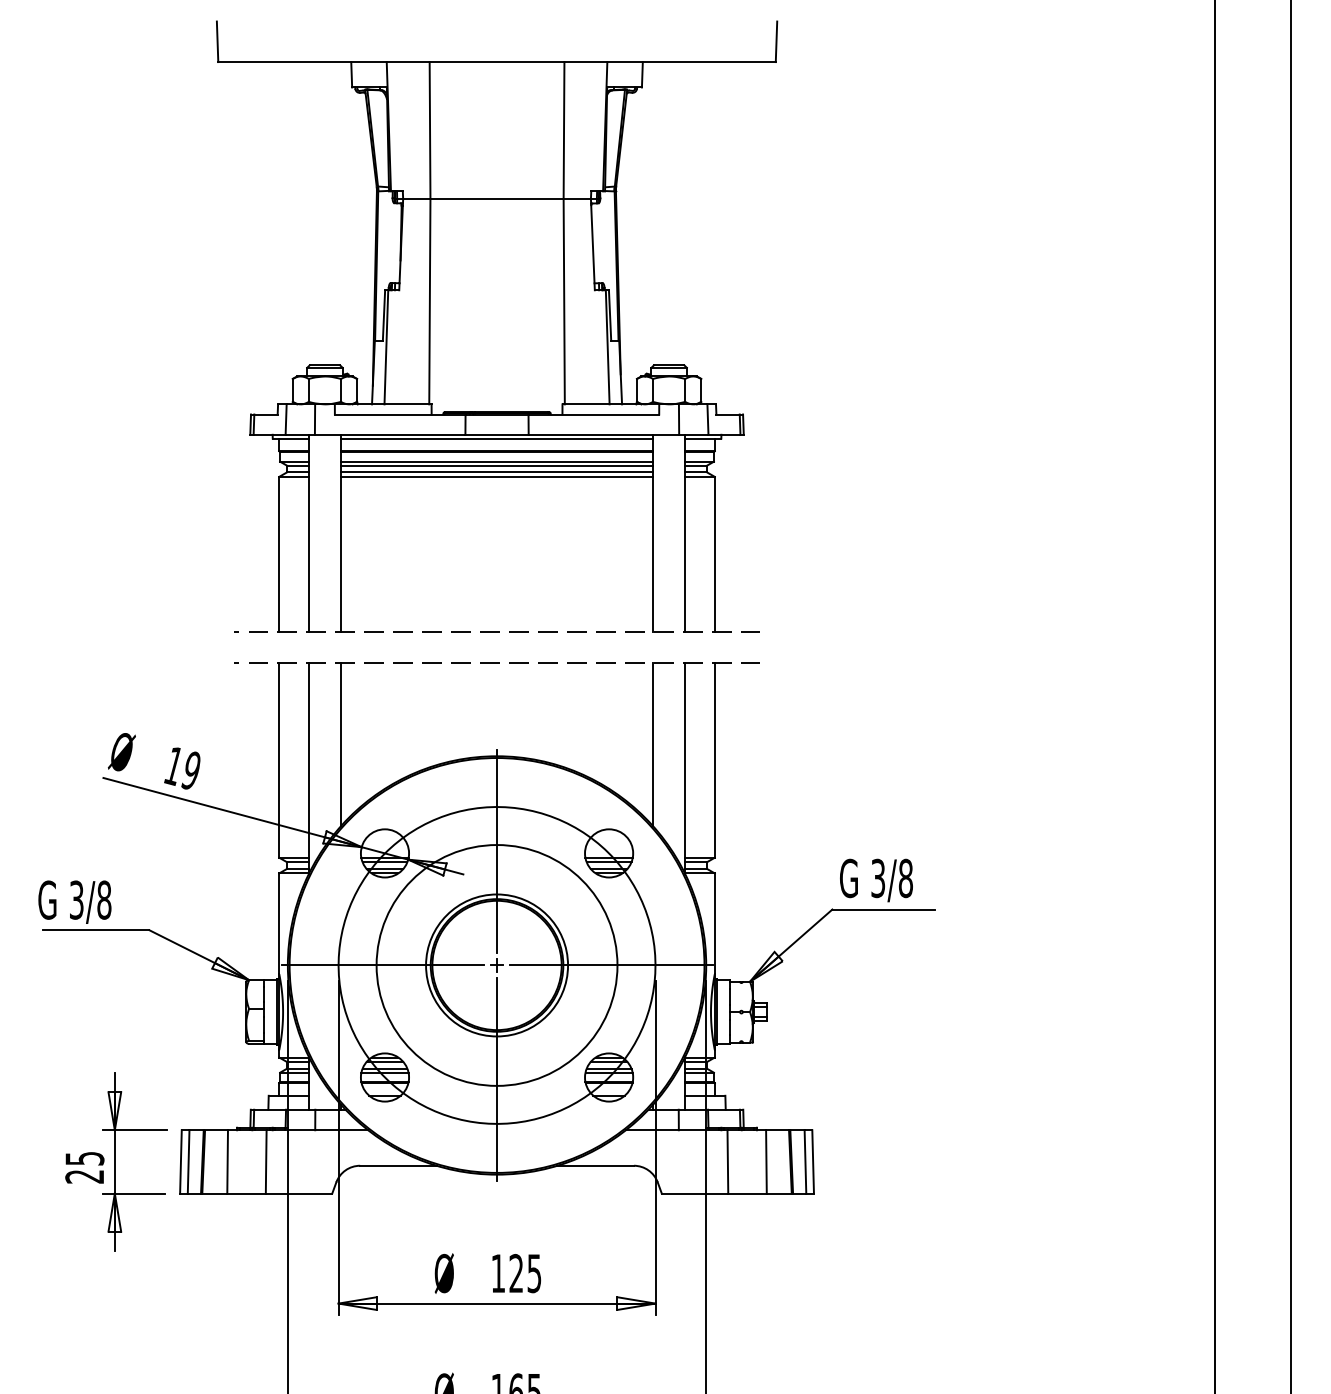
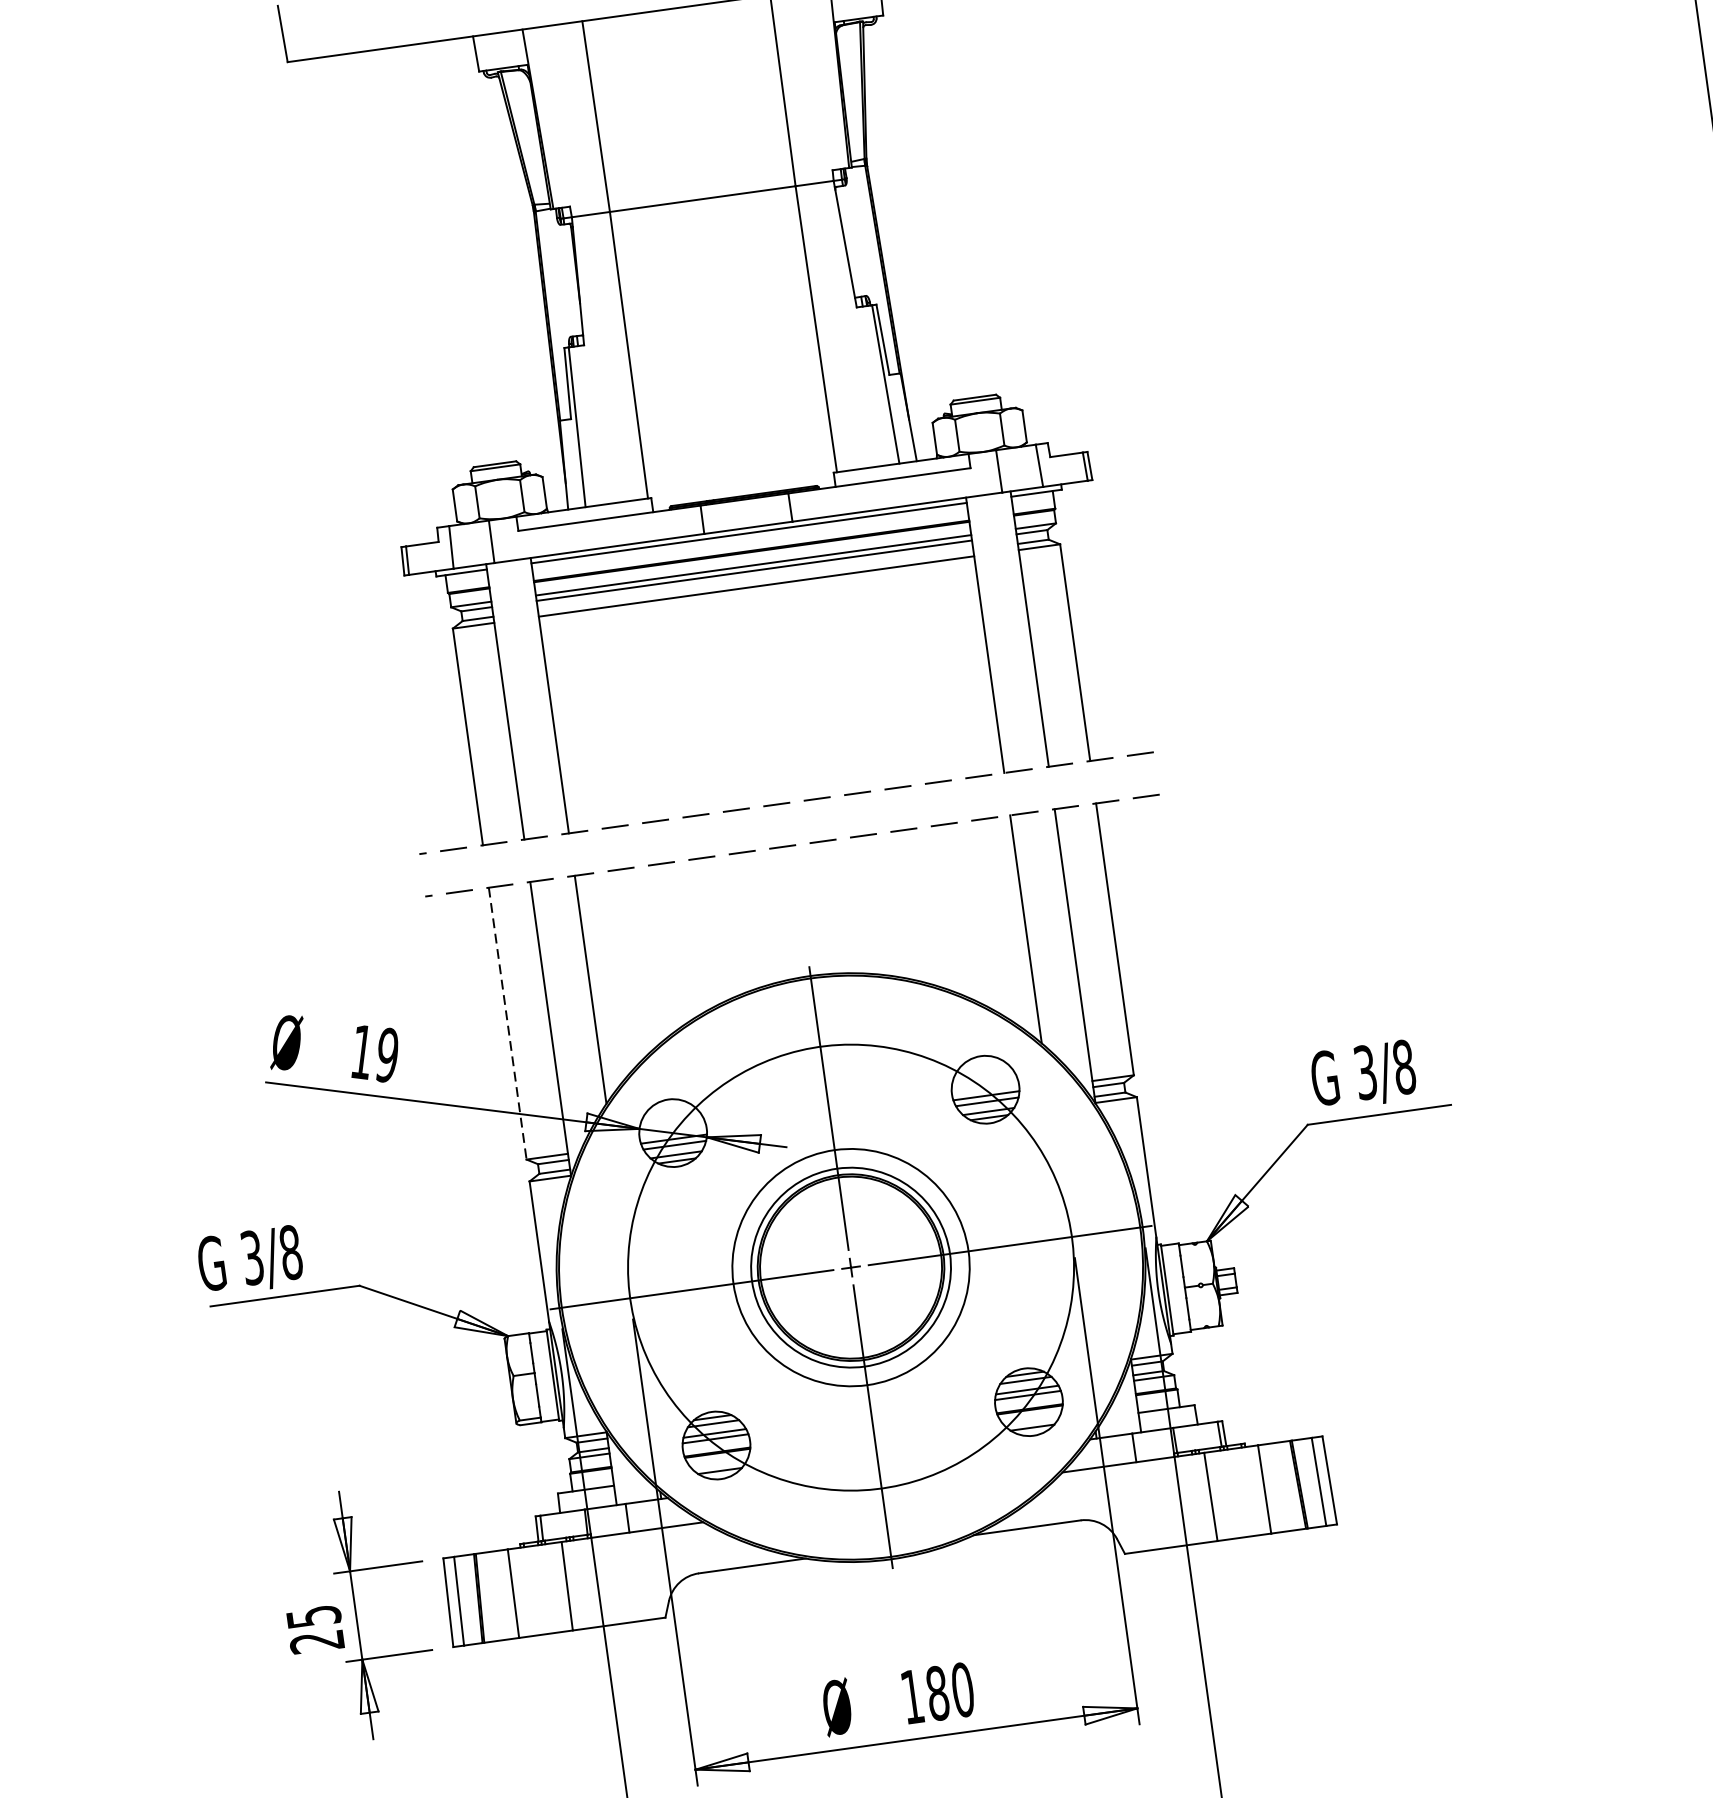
line: (496, 472) -> (754, 580), removed
line: (279, 760) -> (508, 1023), solid -> dashed
circle: (496, 965) -> (850, 1267), size x0.7
text: (525, 1273) -> (950, 1691), 125 -> 180

